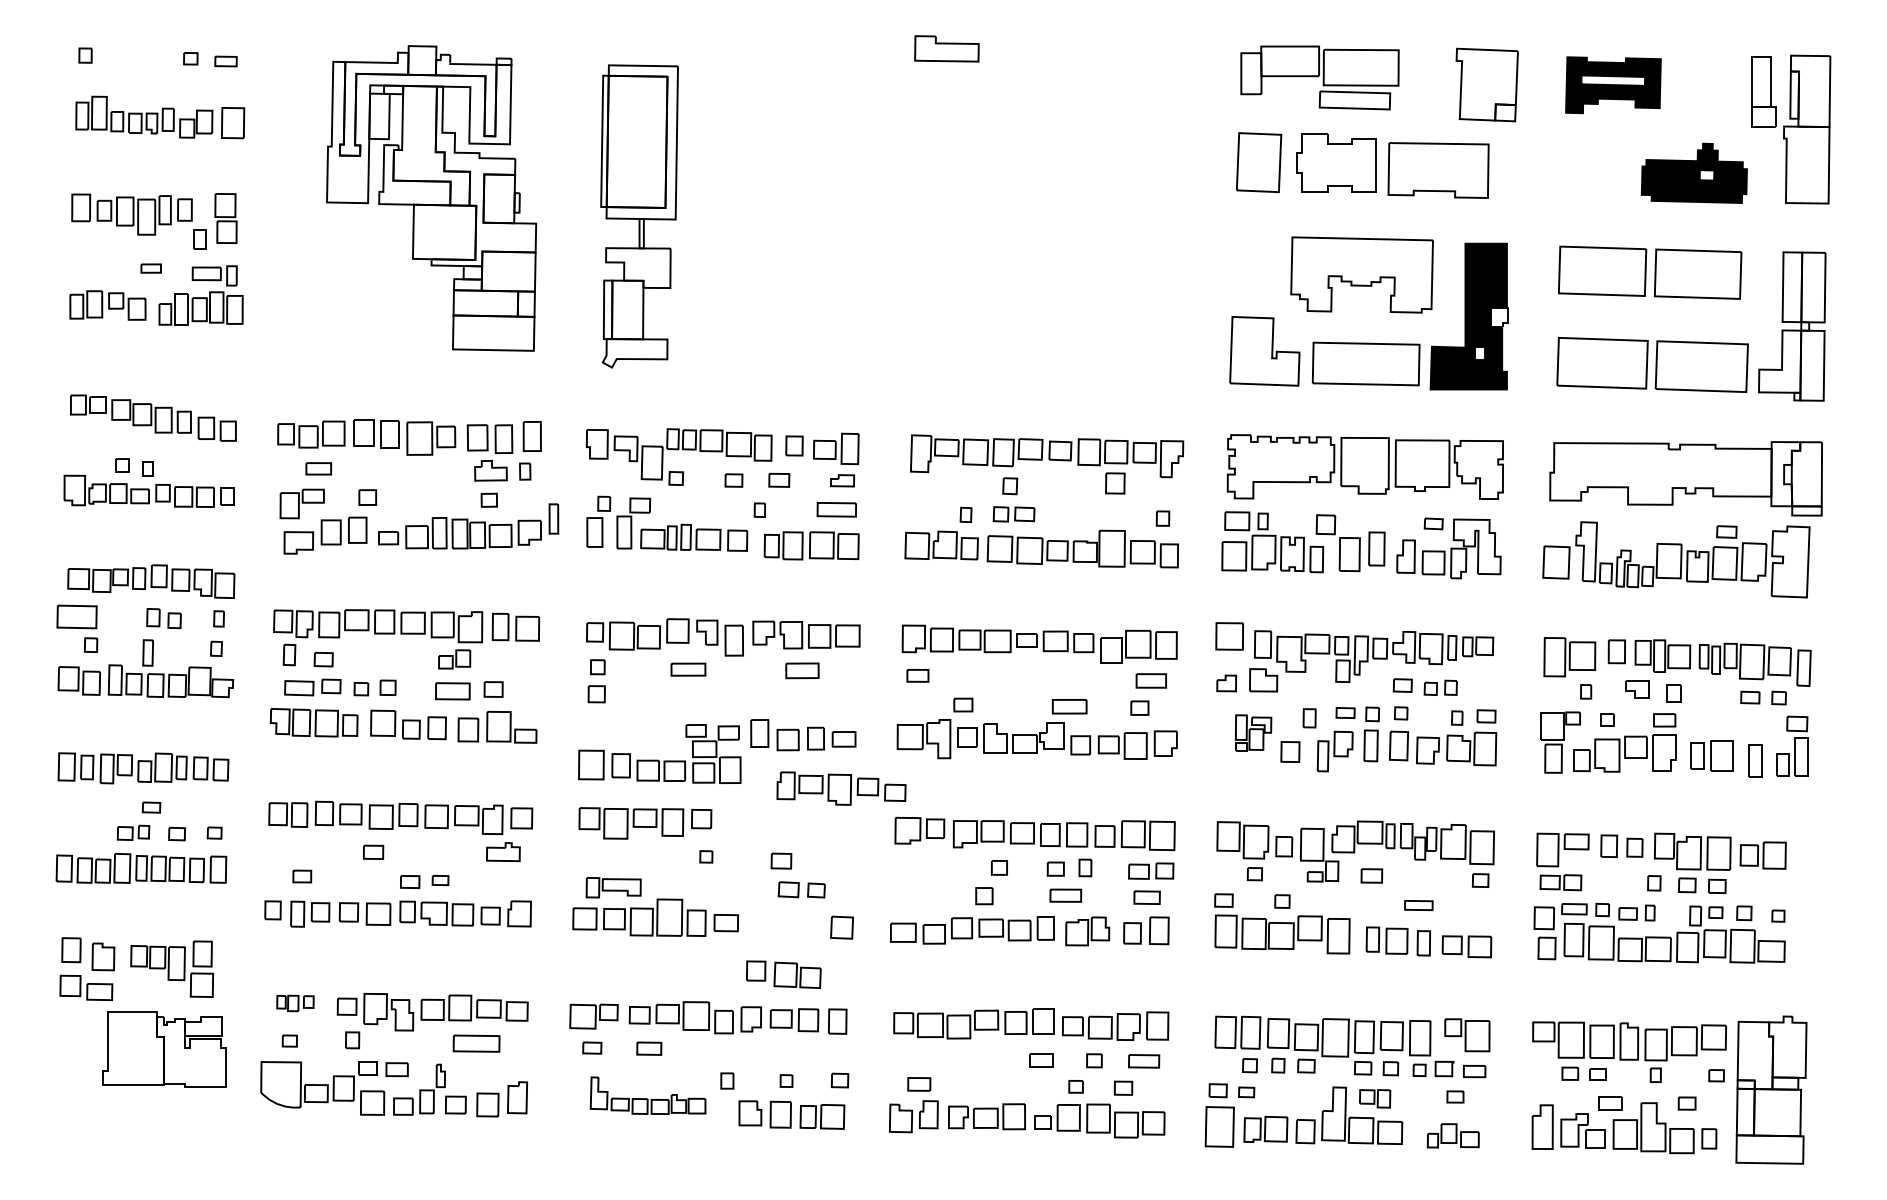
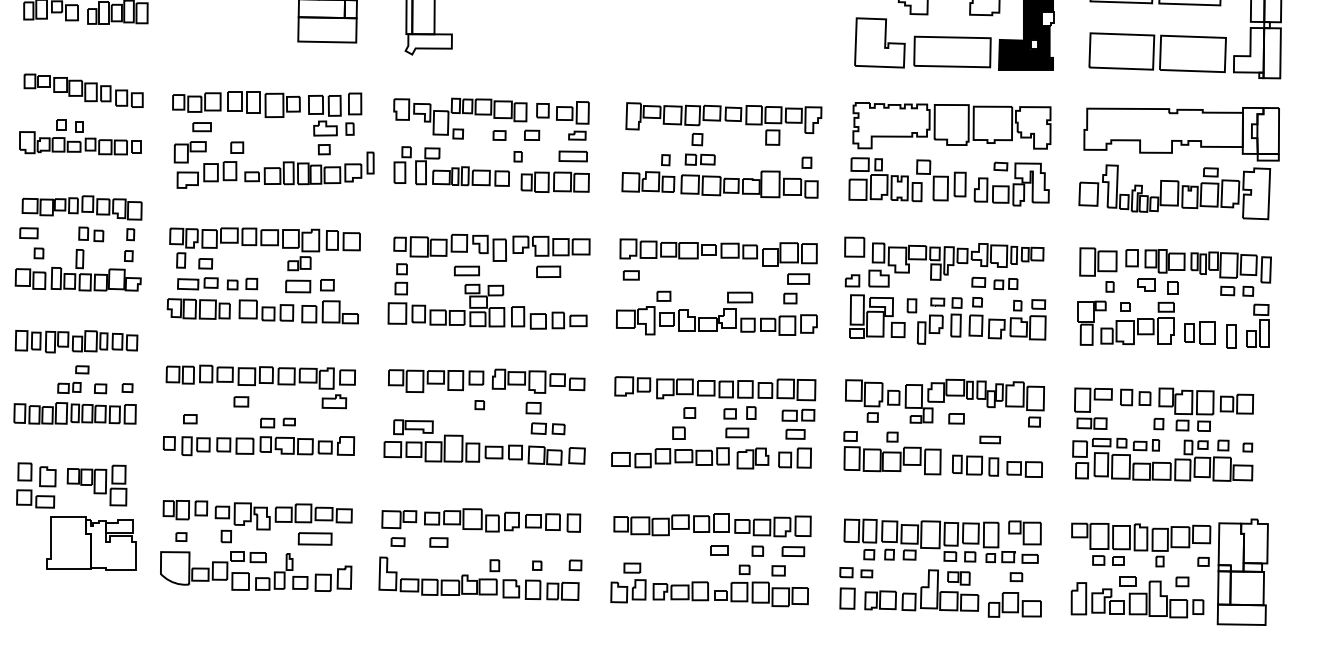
part: (76, 616) -> (28, 232), size x0.62
part: (1253, 732) -> (871, 316), size x1.67
part: (658, 759) -> (445, 309), moved
part: (841, 788) -> (538, 381), moved
part: (783, 974) -> (535, 454), moved
part: (295, 1003) -> (185, 510), size x1.67
part: (647, 1095) -> (437, 576), size x1.43
part: (1219, 1126) -> (847, 598), size x0.71
part: (1453, 1135) -> (1015, 604), size x1.43

